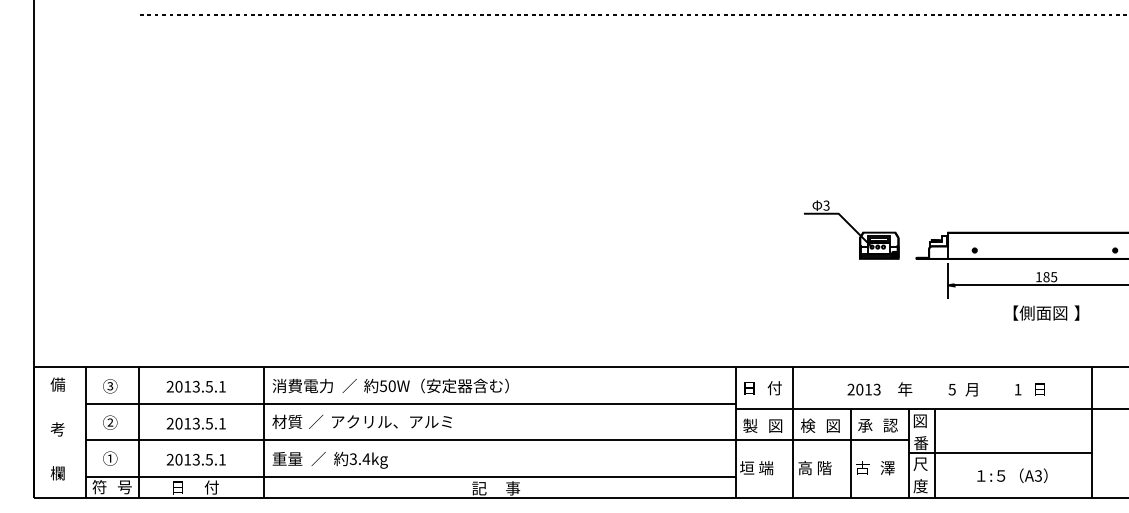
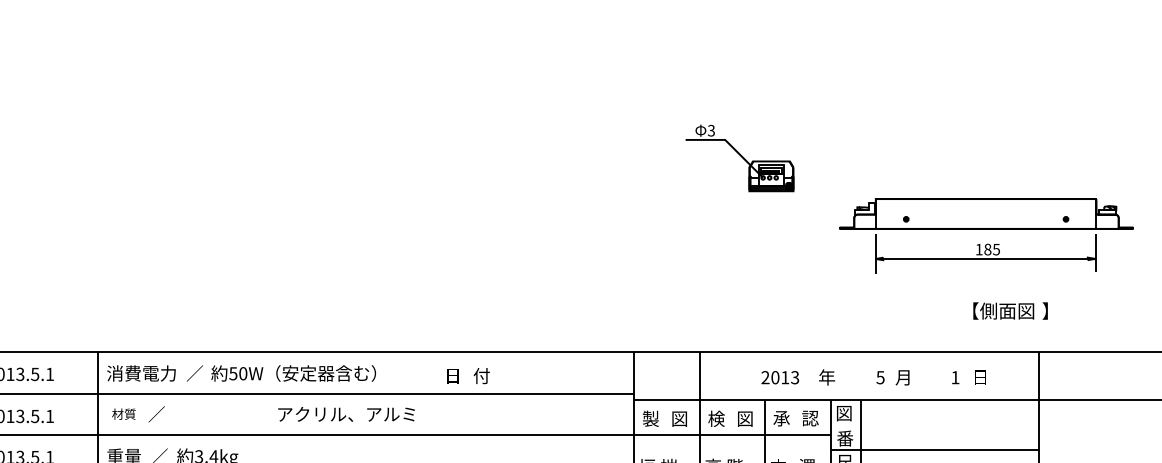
part: (851, 229) -> (739, 157), moved
part: (1046, 312) -> (1010, 310), moved
part: (762, 388) -> (467, 376), moved
part: (287, 421) -> (124, 413), size x0.7
part: (391, 421) -> (346, 413), moved

